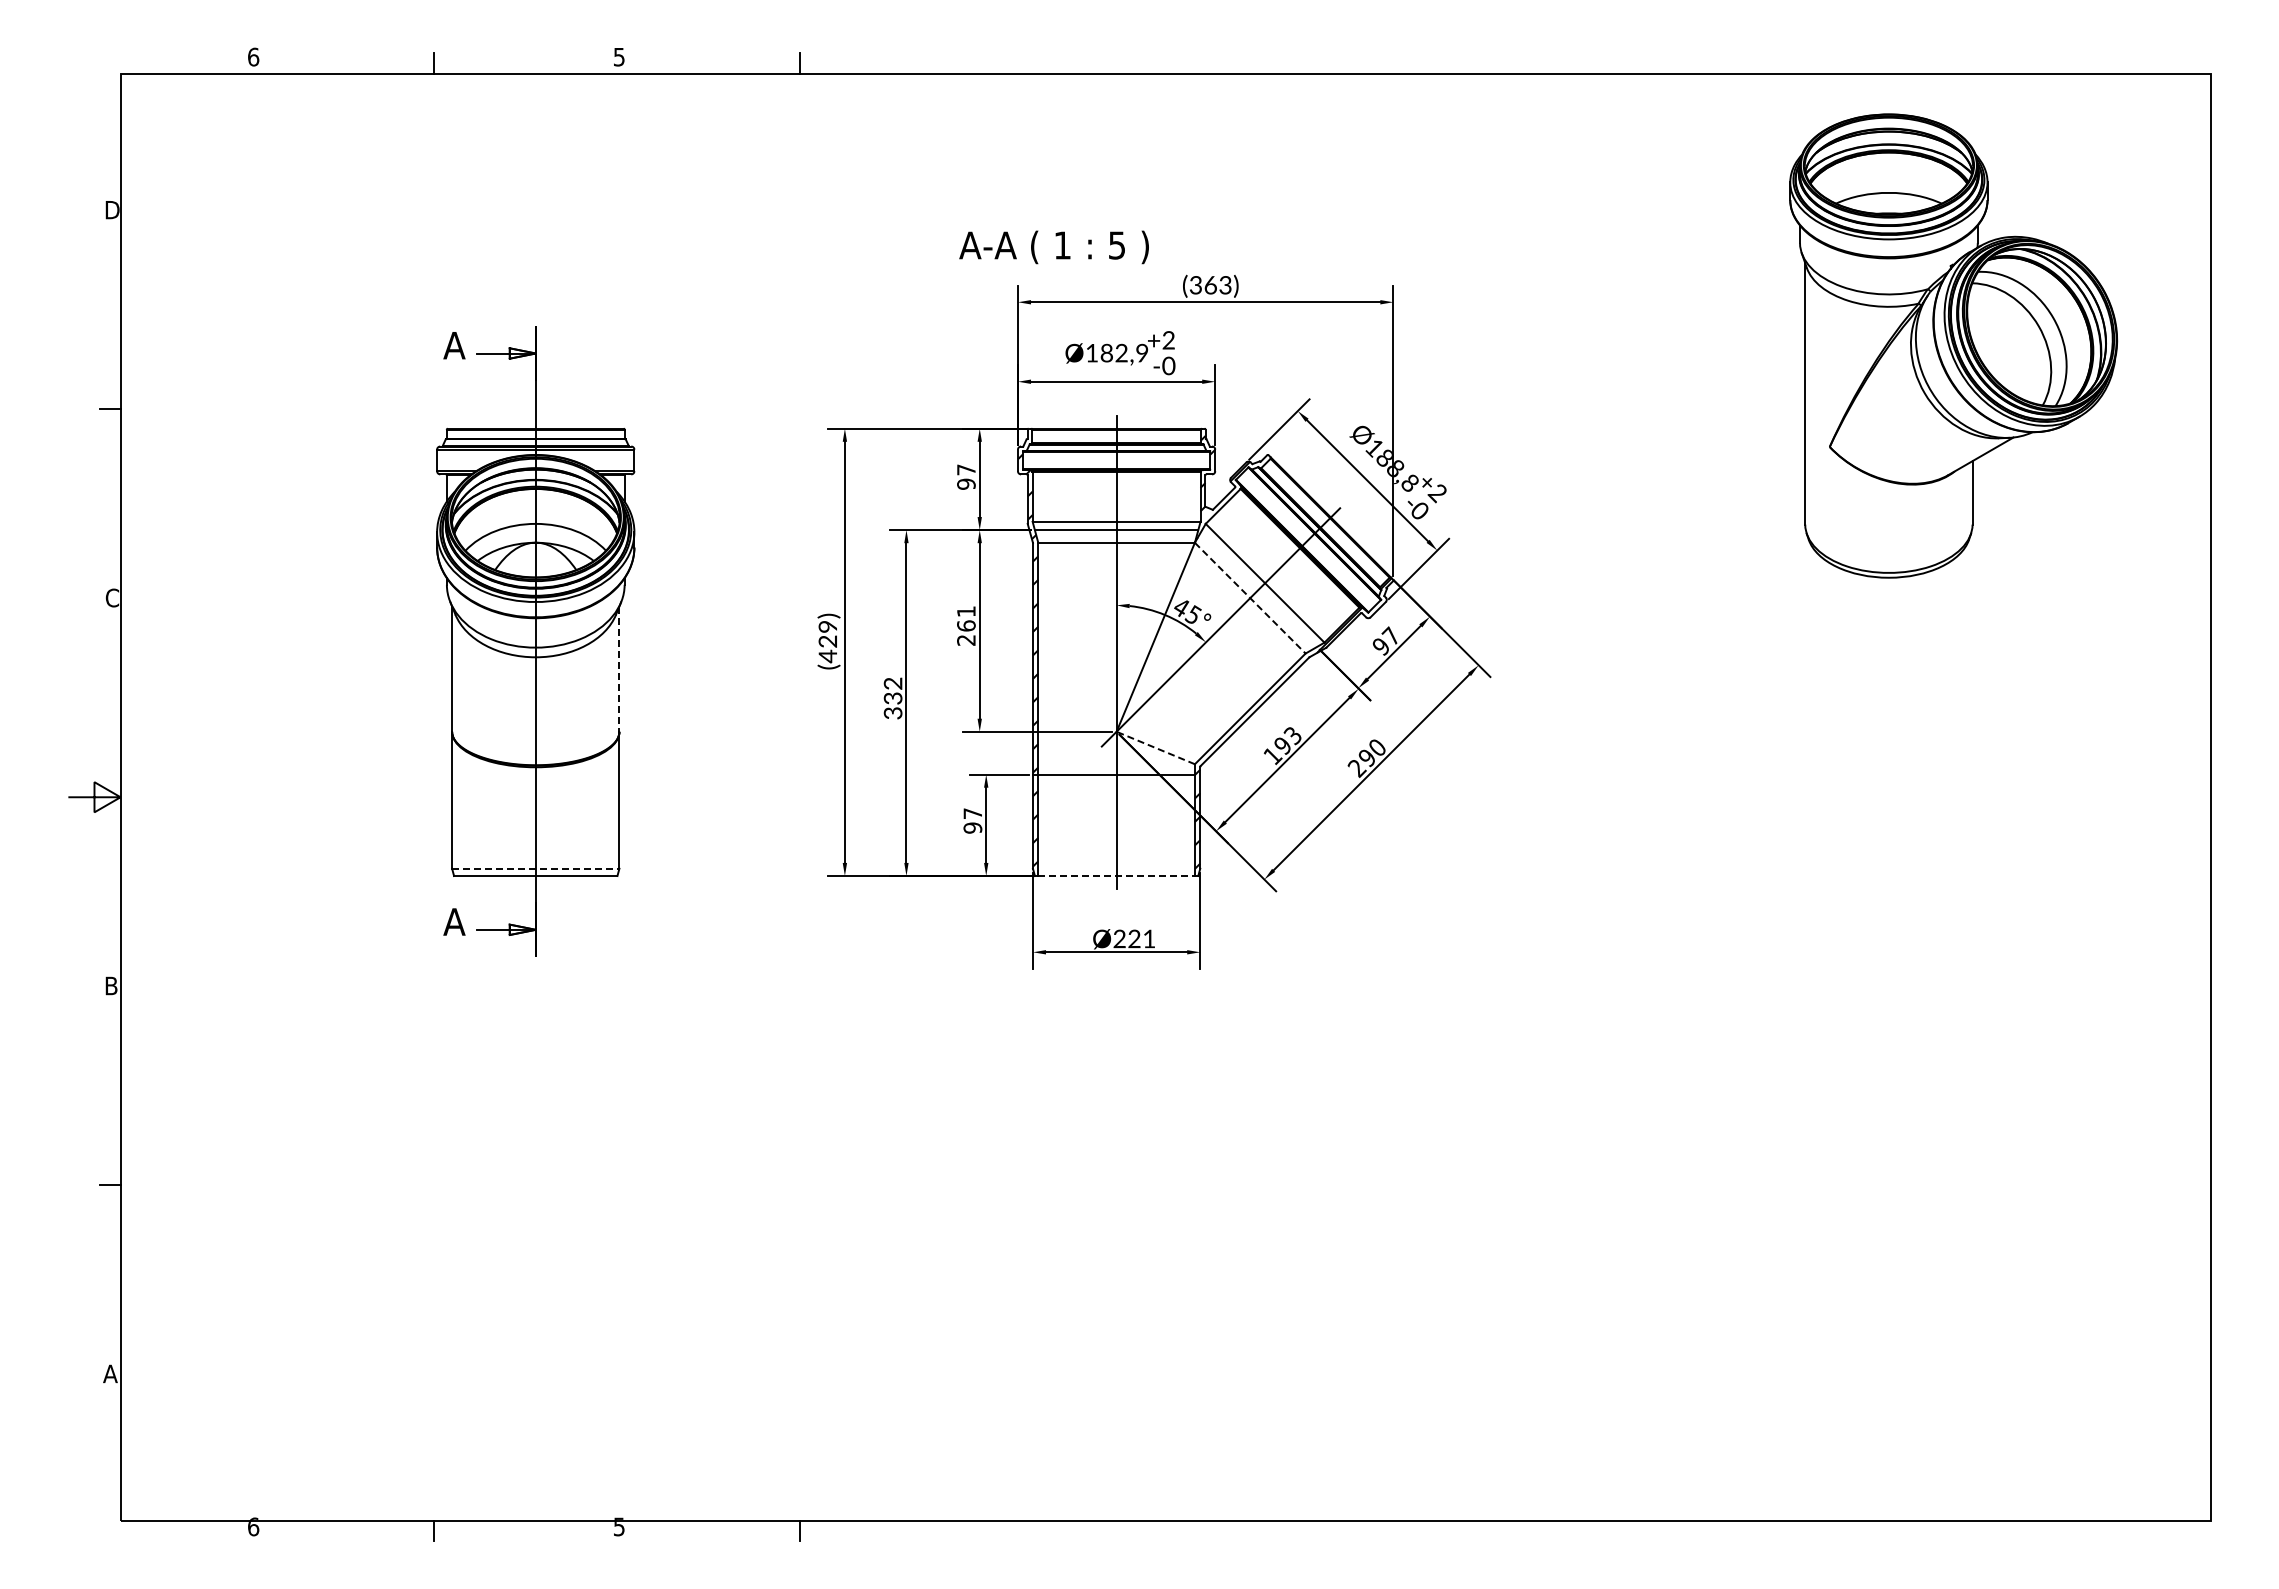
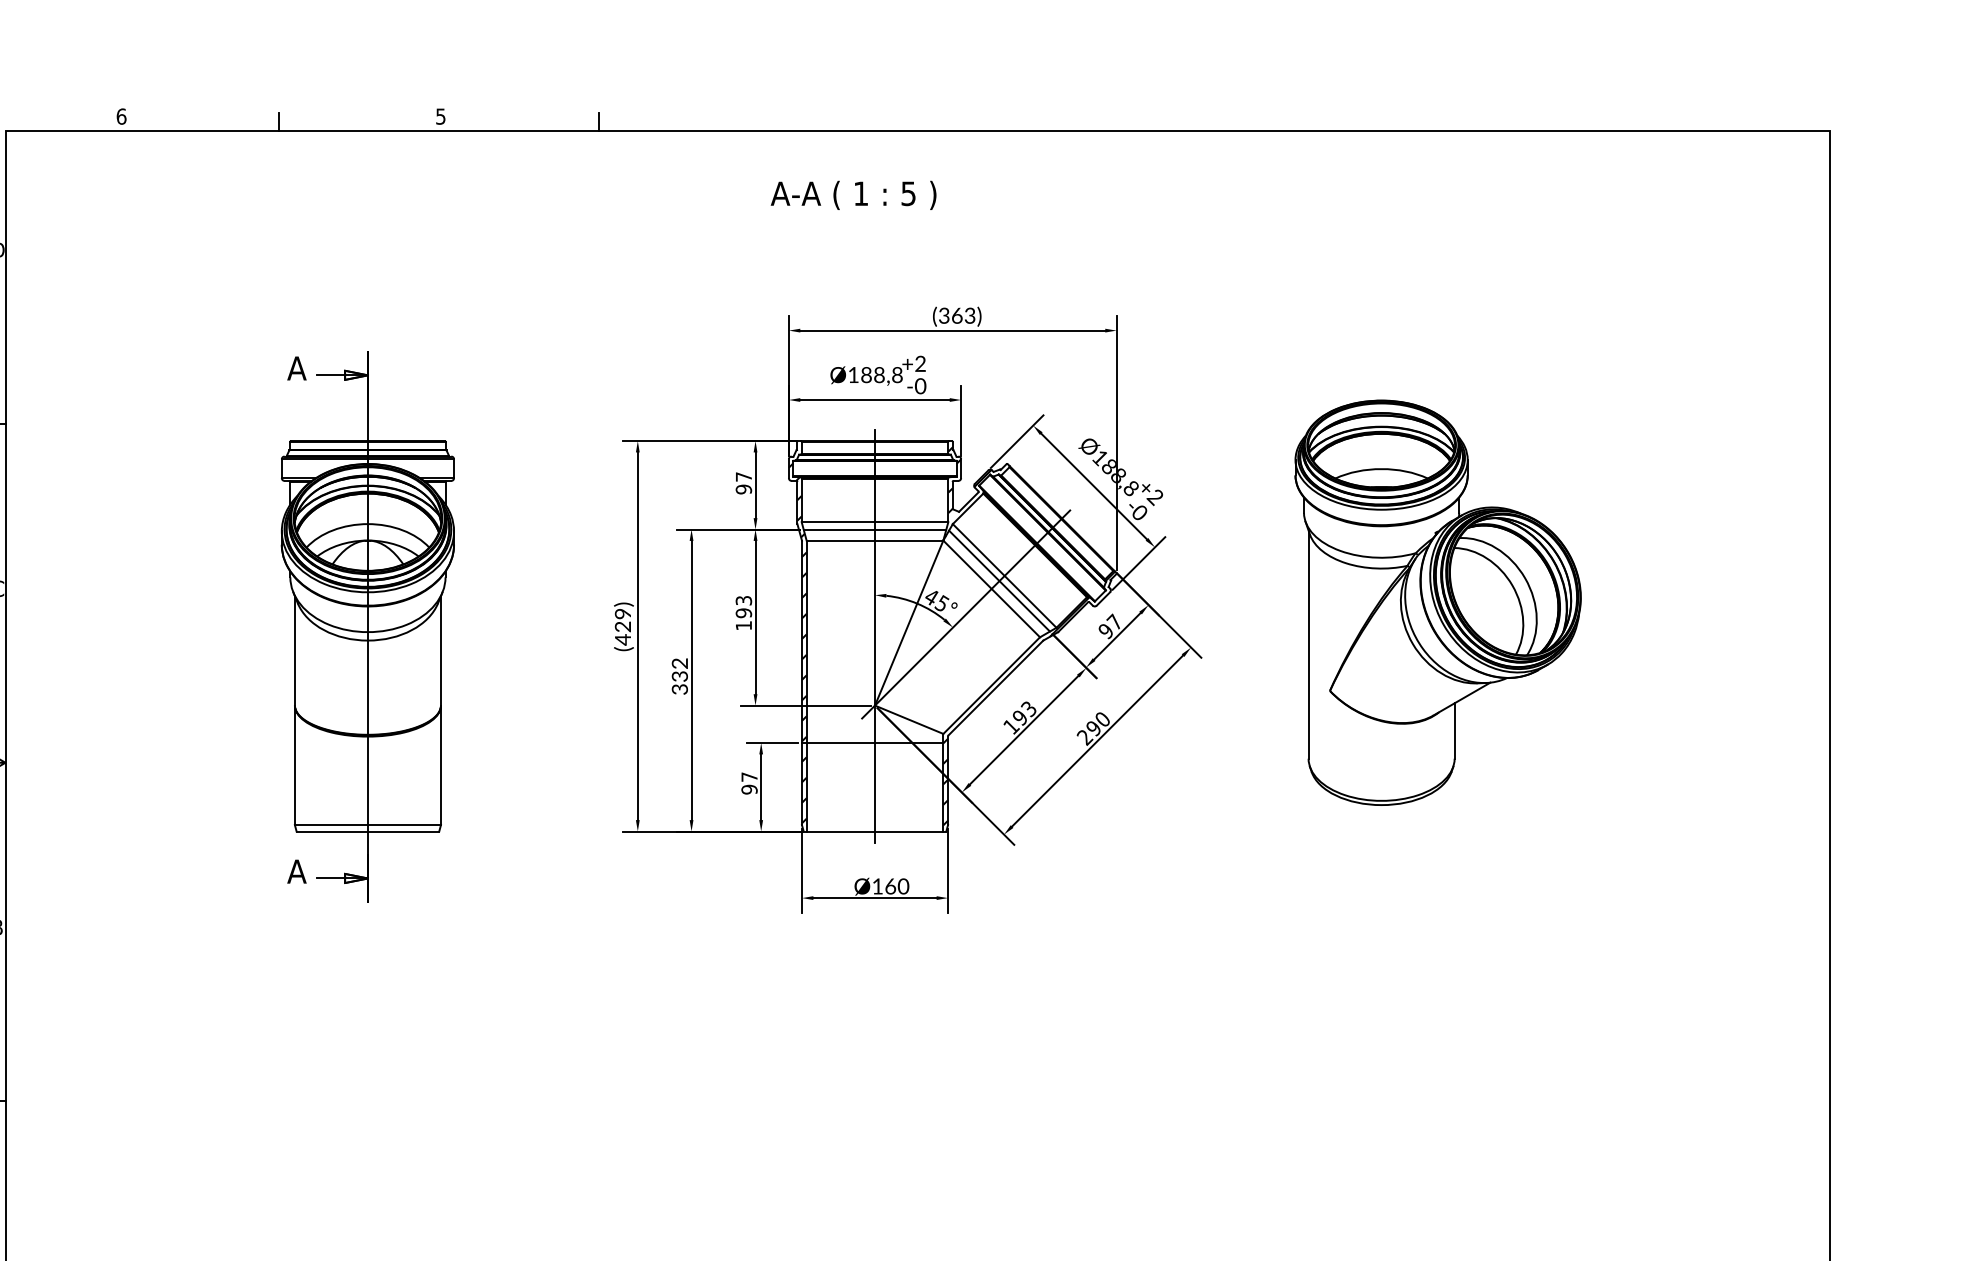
text: (1053, 247) -> (853, 195), moved
part: (1953, 345) -> (1438, 602), moved
text: (1131, 353) -> (888, 375), Ø182,9 -> Ø188,8
line: (1259, 588) -> (999, 580), added
line: (1250, 598) -> (991, 589), dashed -> solid
text: (966, 625) -> (743, 612), 261 -> 193
line: (619, 669) -> (441, 651), dashed -> solid
line: (1155, 747) -> (908, 719), dashed -> solid
line: (535, 868) -> (367, 824), dashed -> solid
line: (1117, 876) -> (875, 831), dashed -> solid
text: (1134, 938) -> (890, 886), Ø221 -> Ø160

